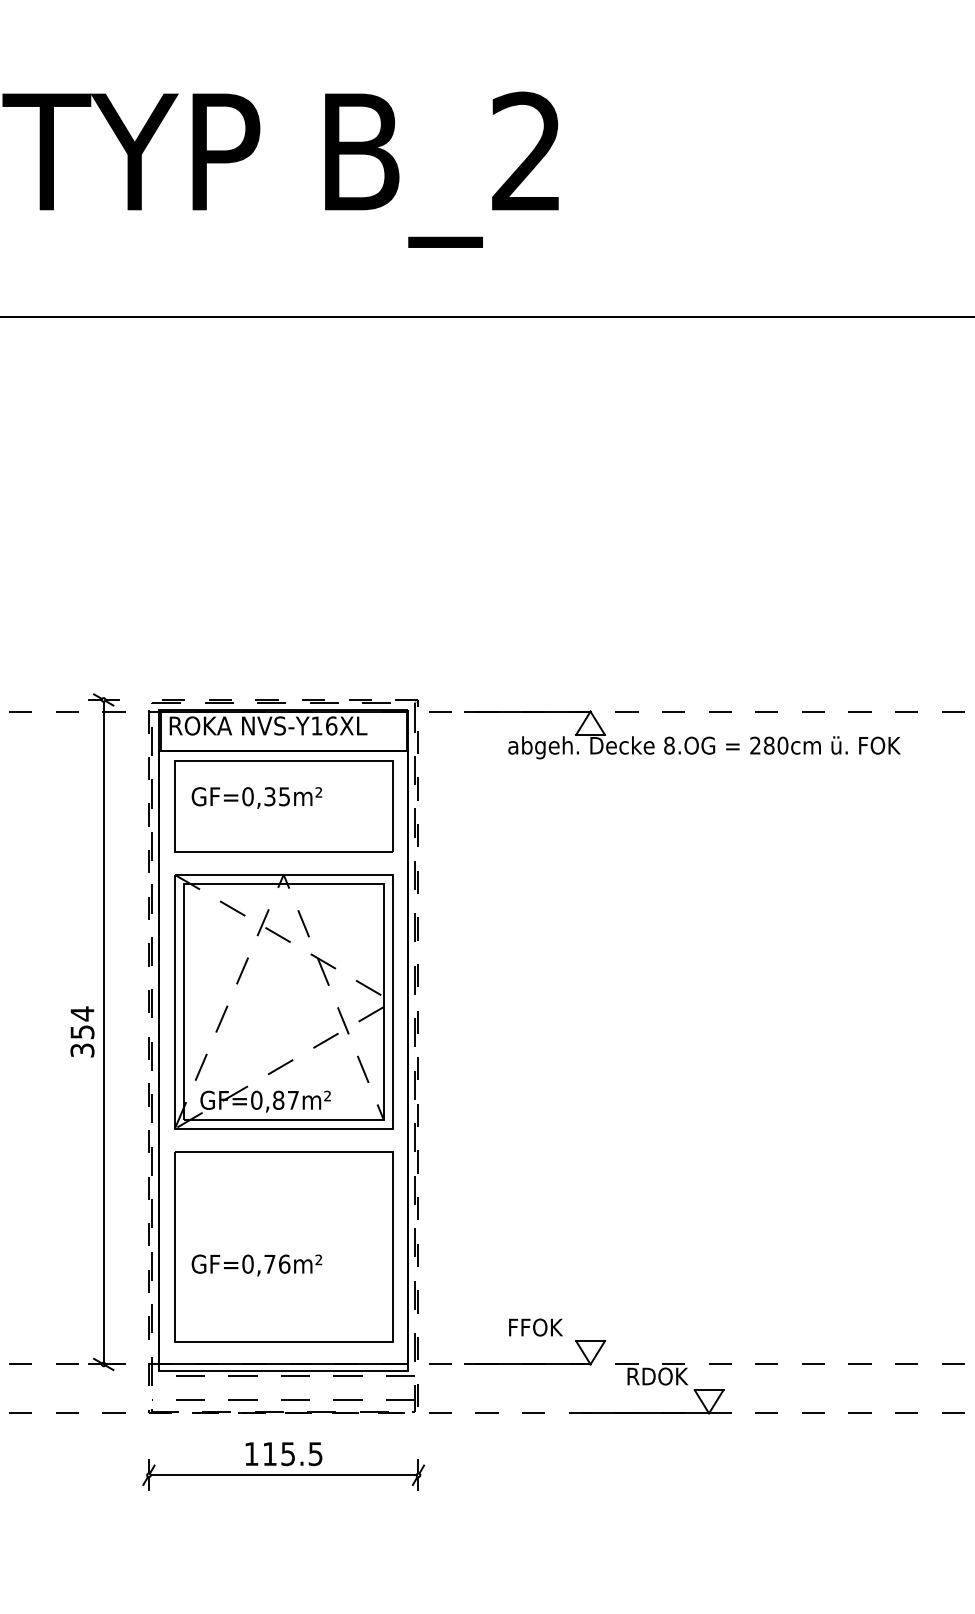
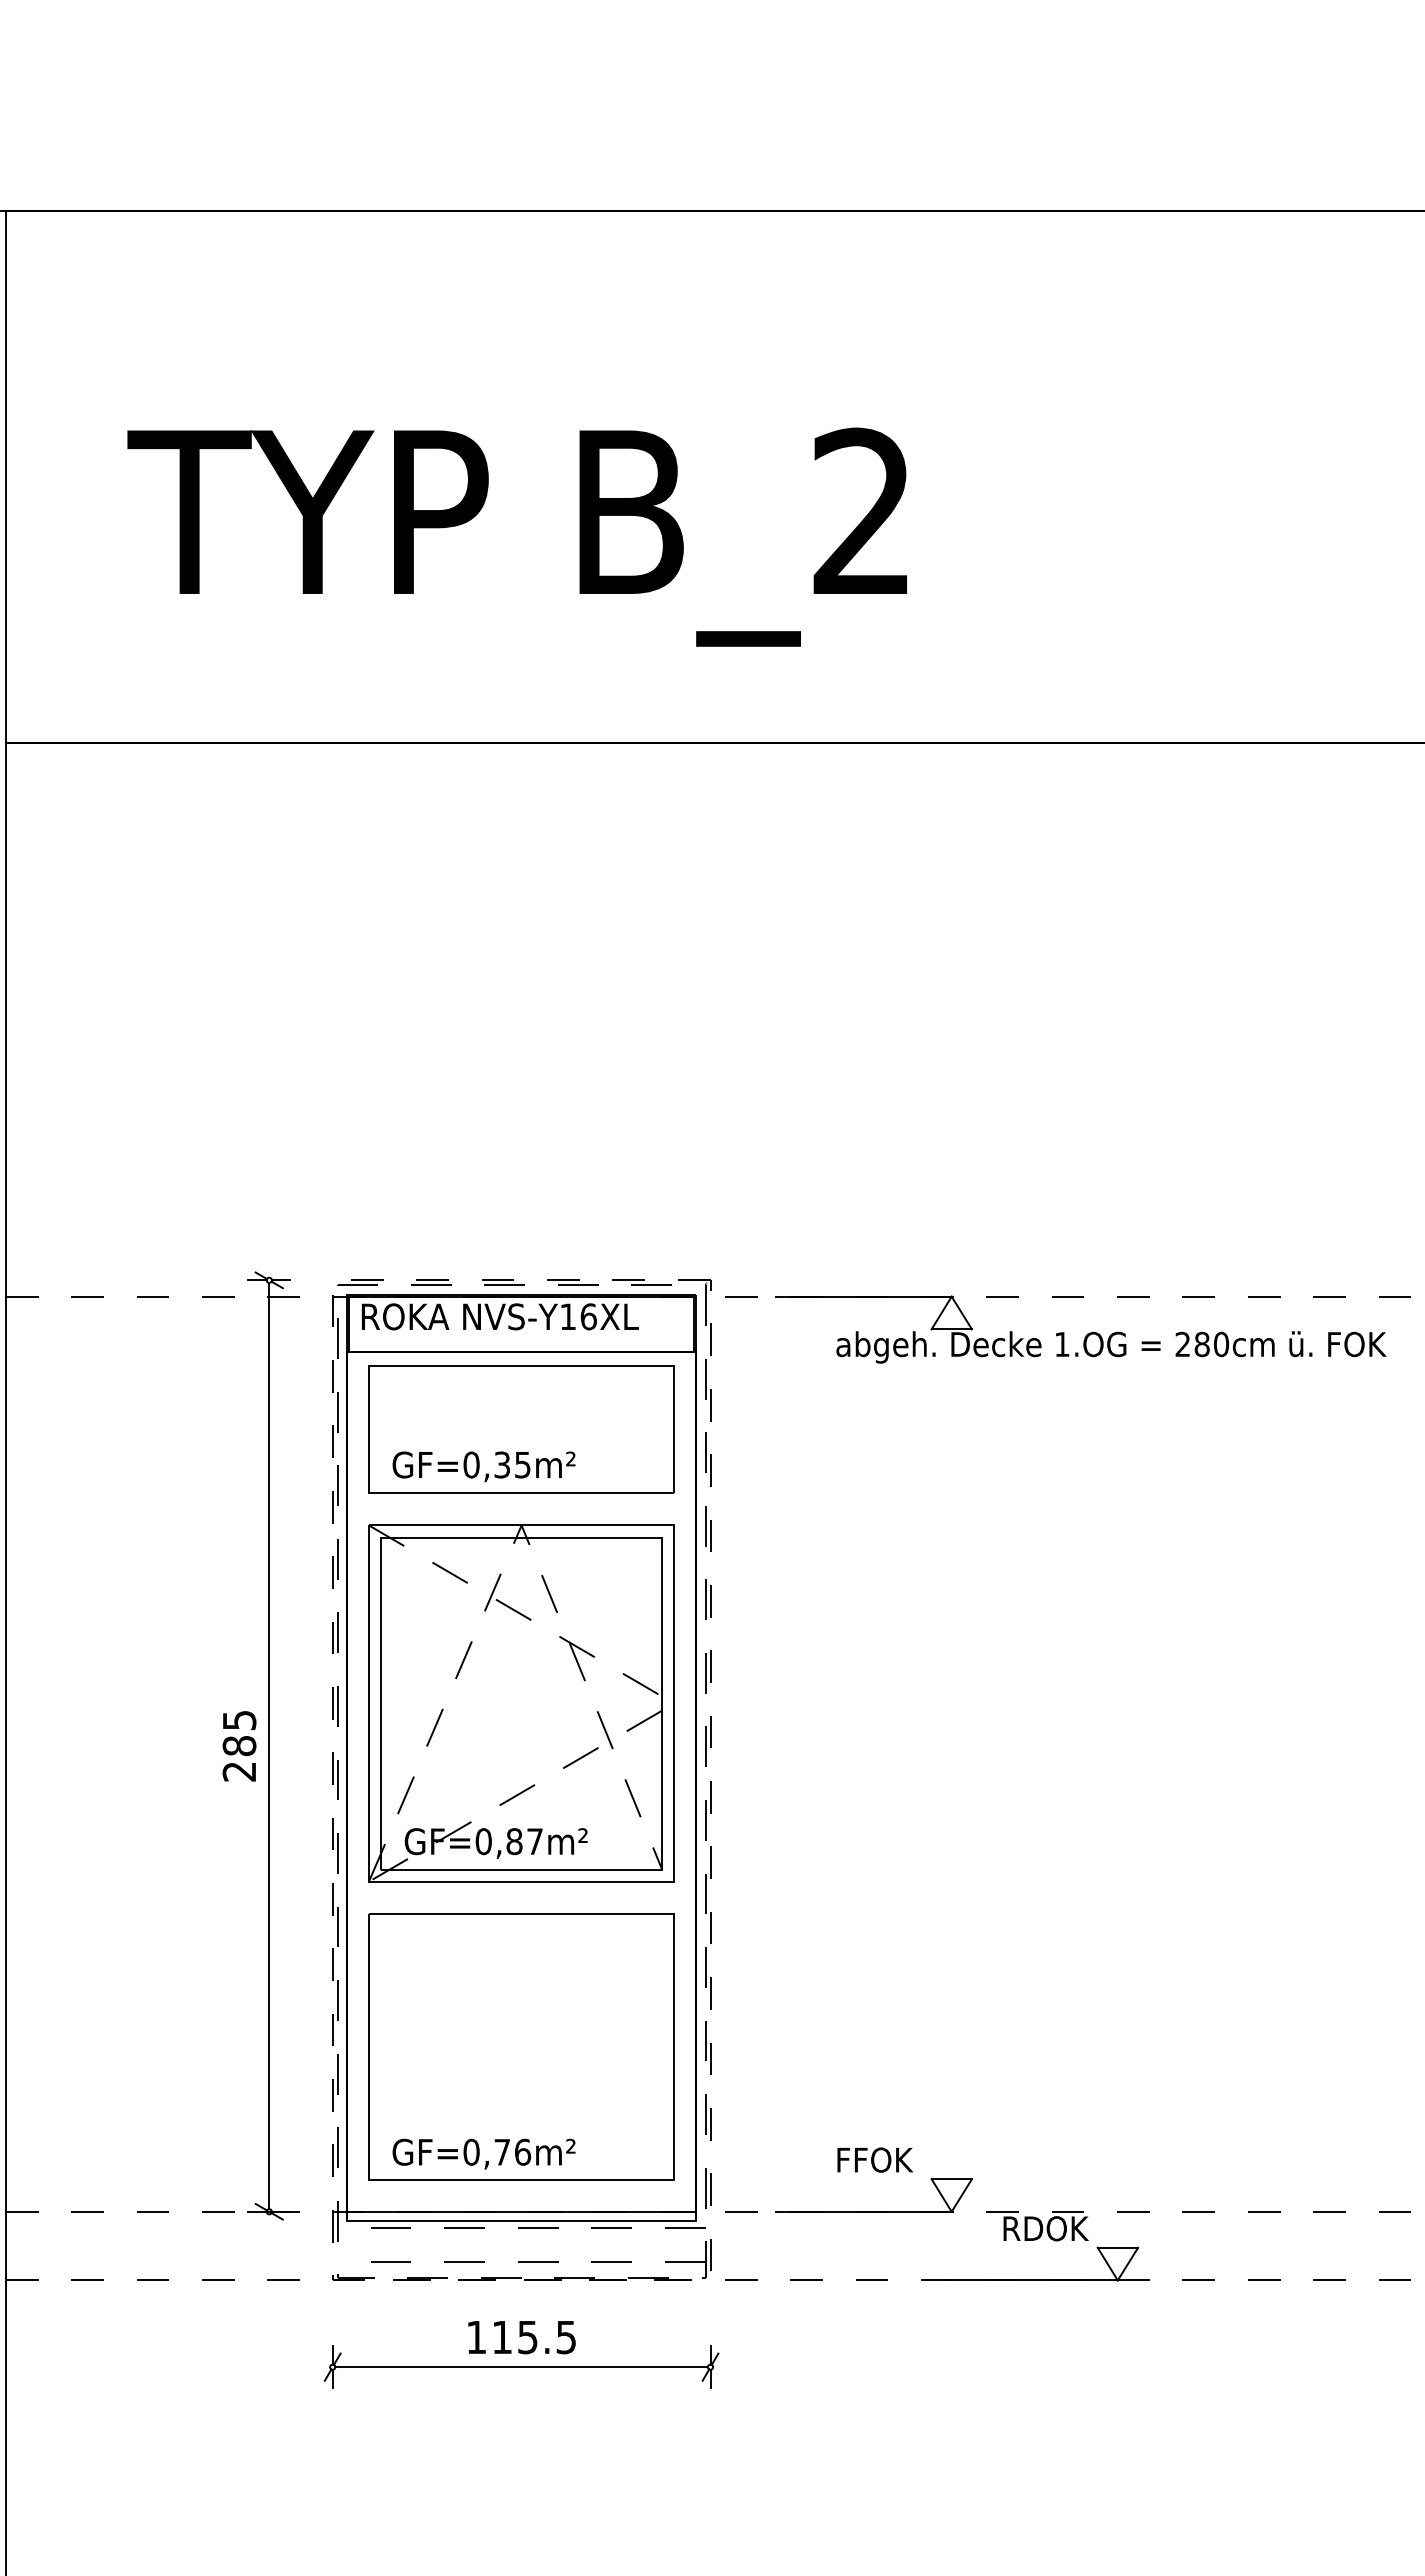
text: (668, 745) -> (1061, 1344), 8.OG -> 1.OG
text: (256, 797) -> (483, 1466), moved
text: (82, 1031) -> (239, 1745), 354 -> 285
text: (256, 1265) -> (483, 2153), moved

